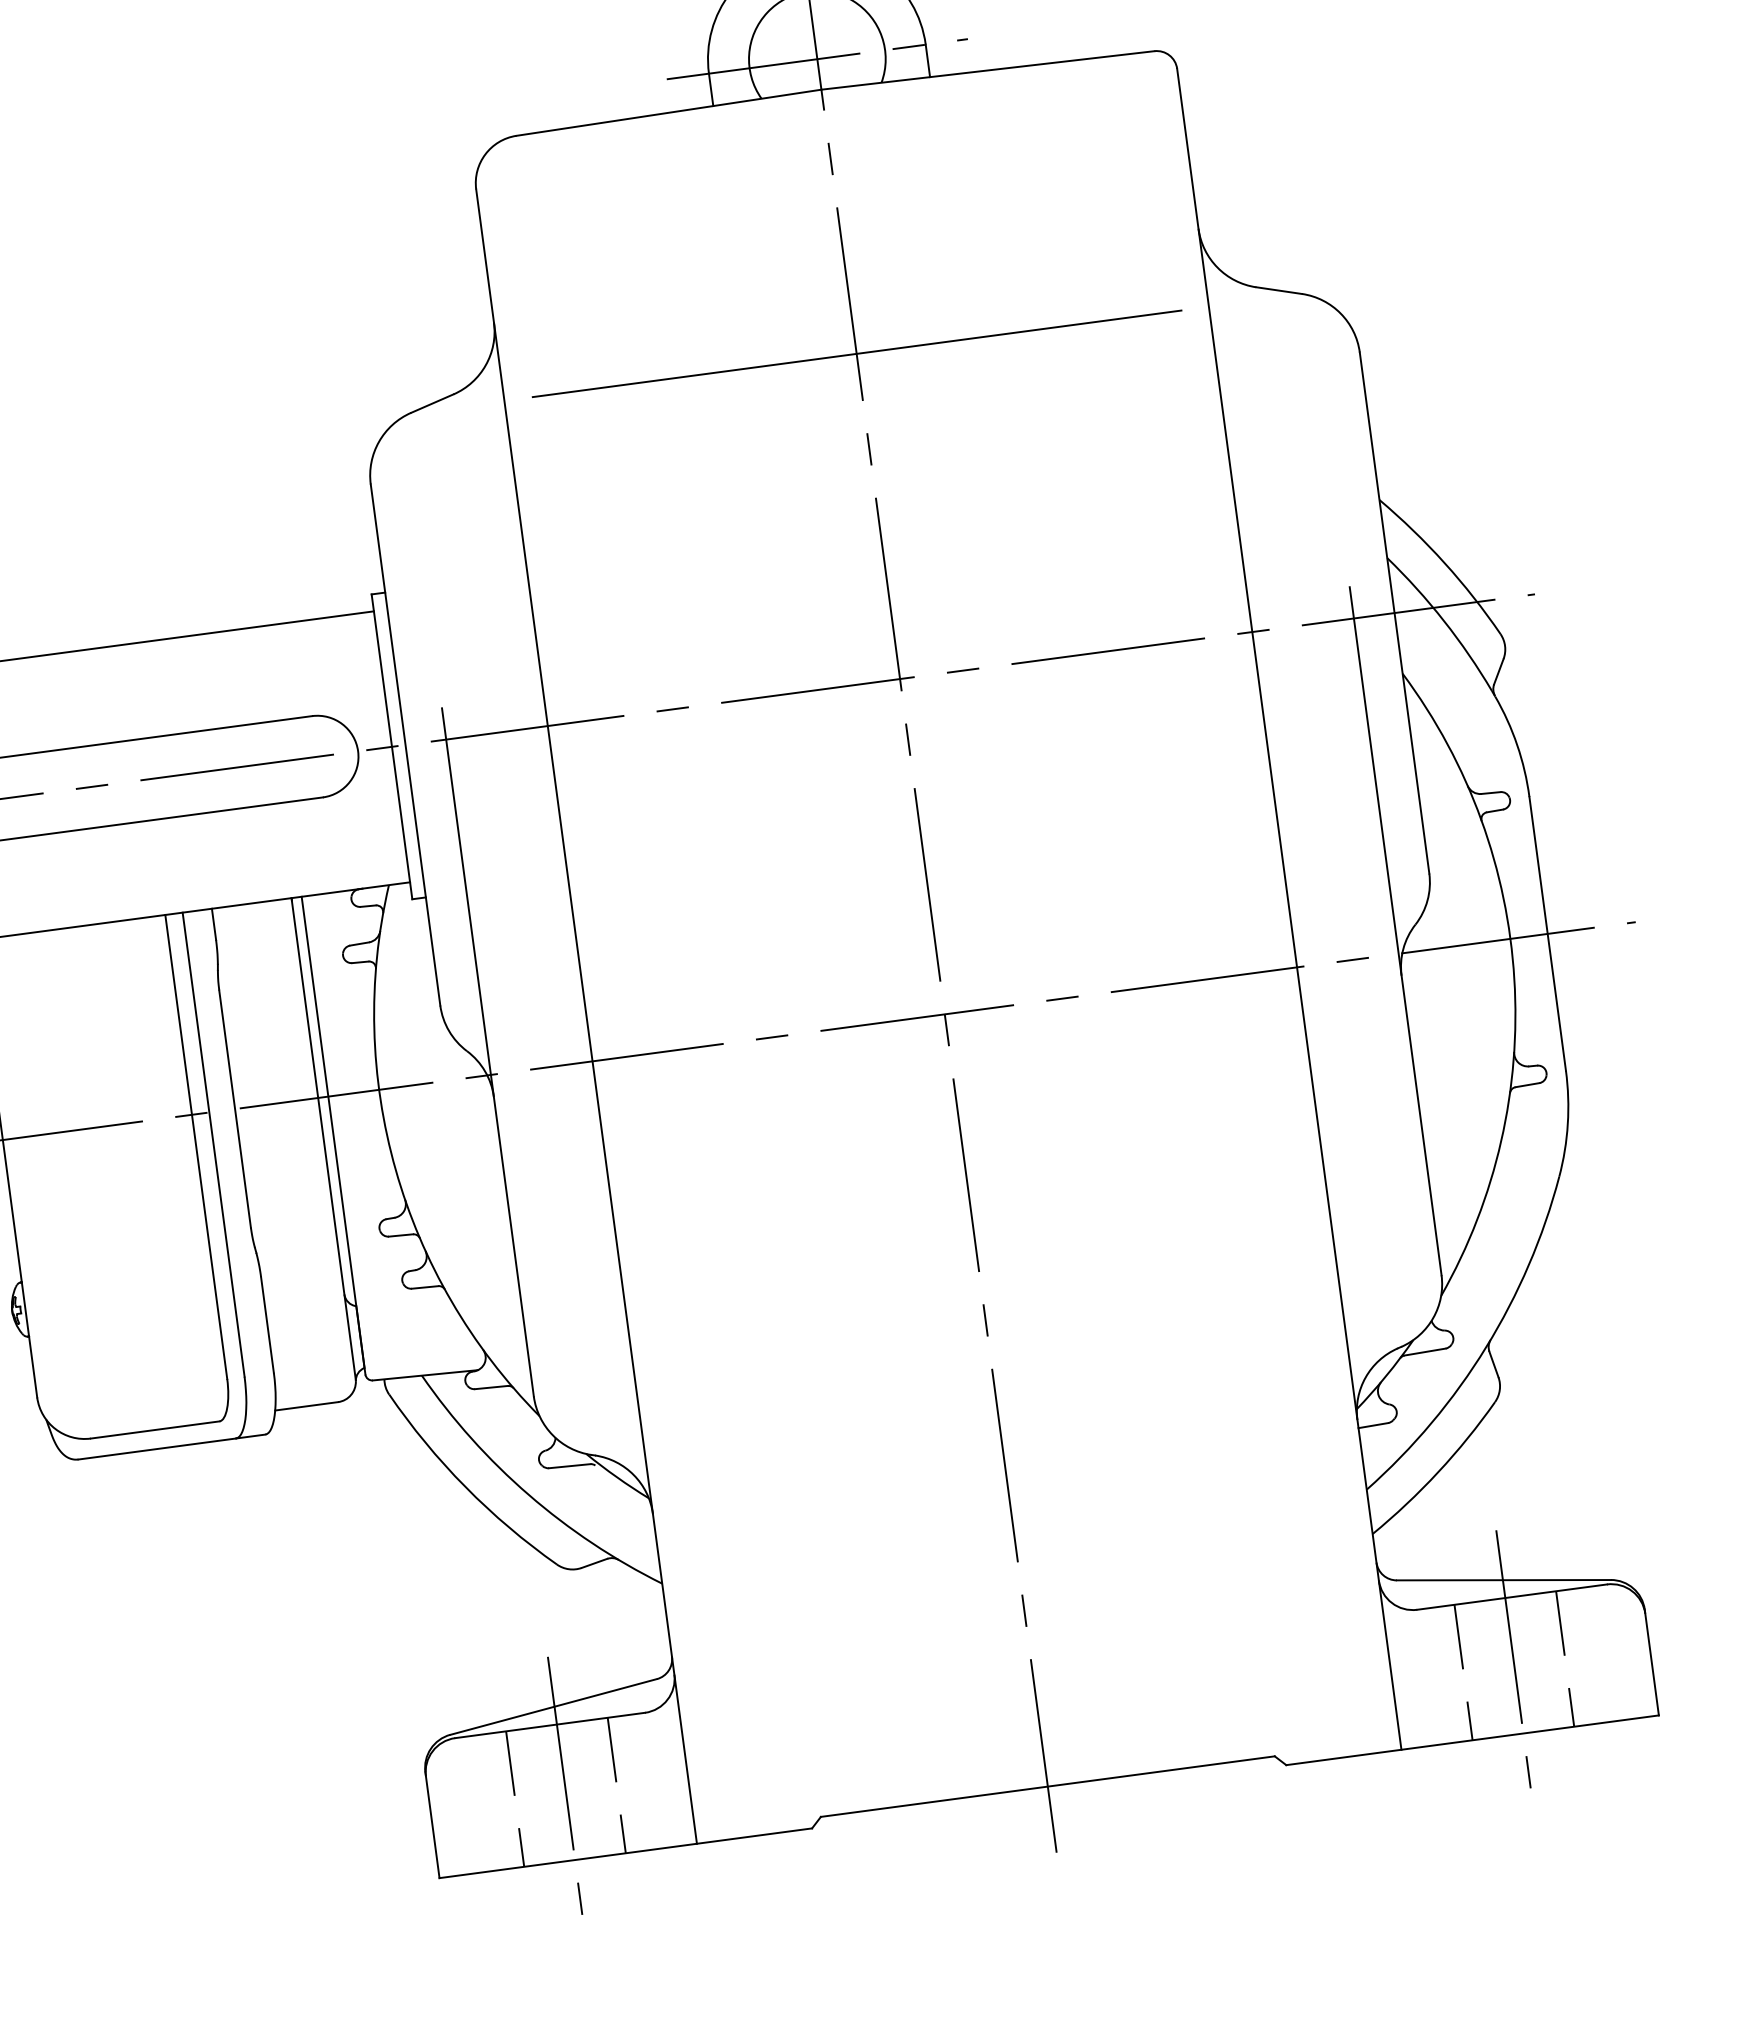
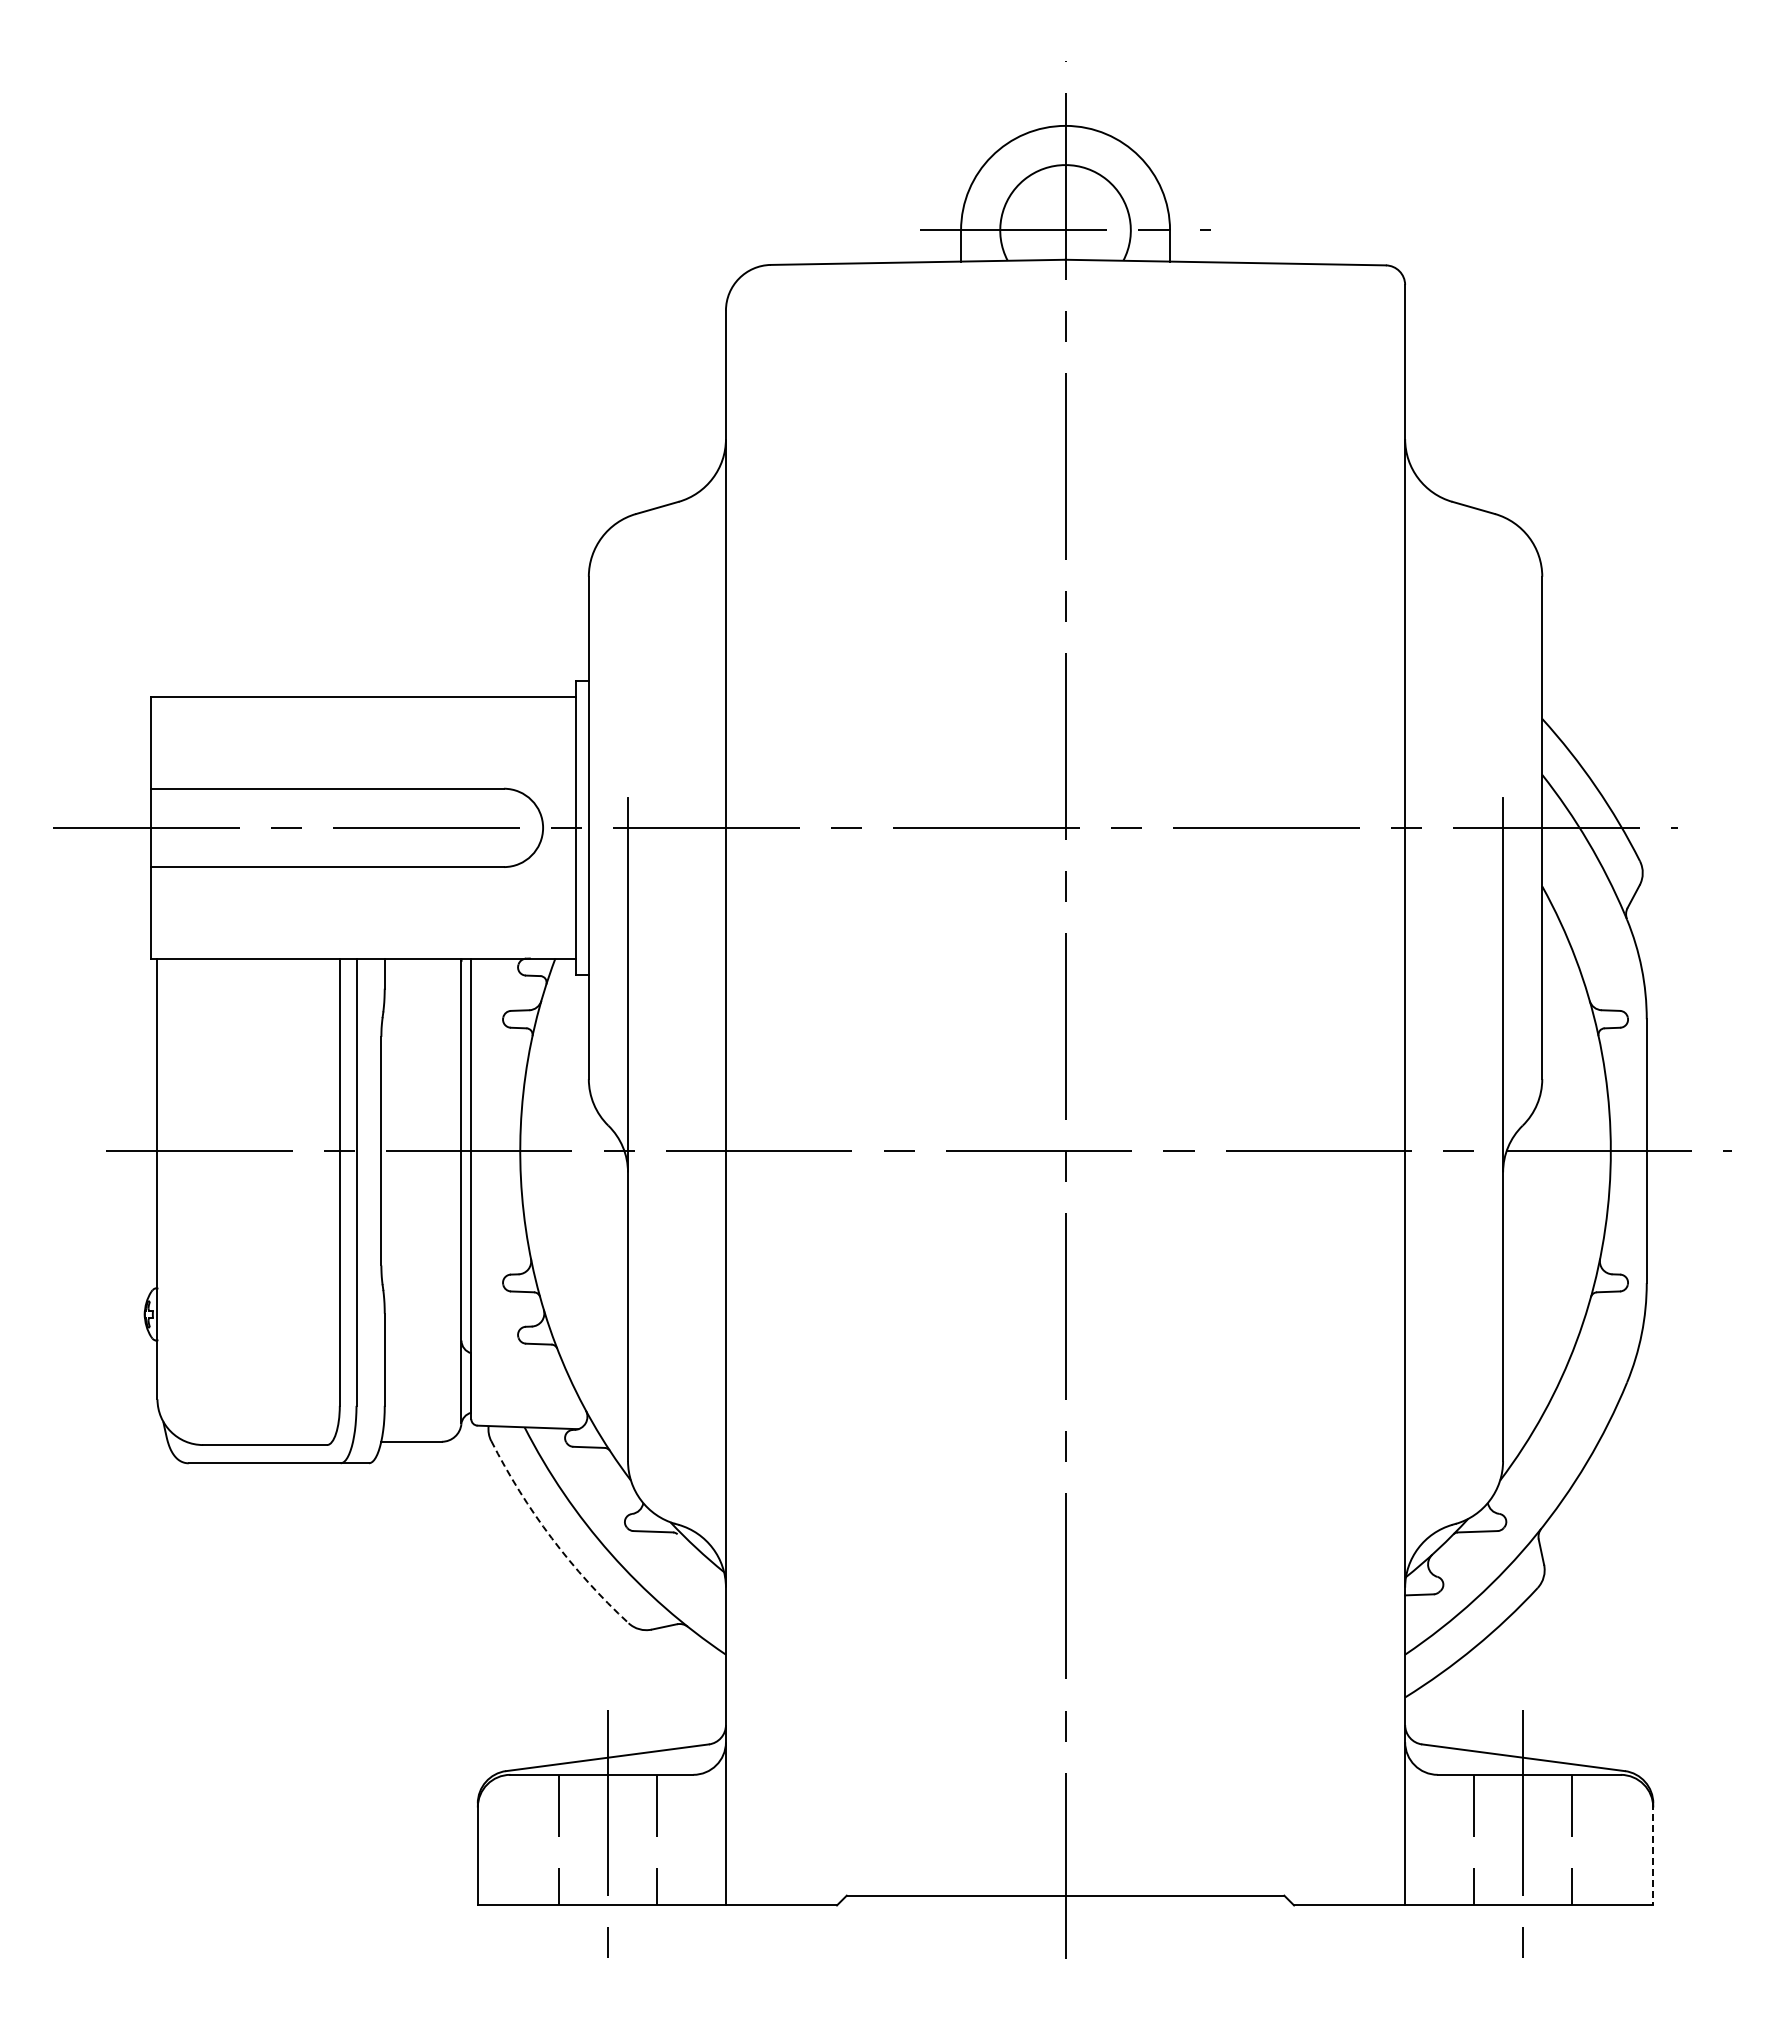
line: (856, 353) -> (1065, 514), removed
arc: (465, 1487) -> (551, 1538), solid -> dashed
line: (1652, 1662) -> (1653, 1854), solid -> dashed

